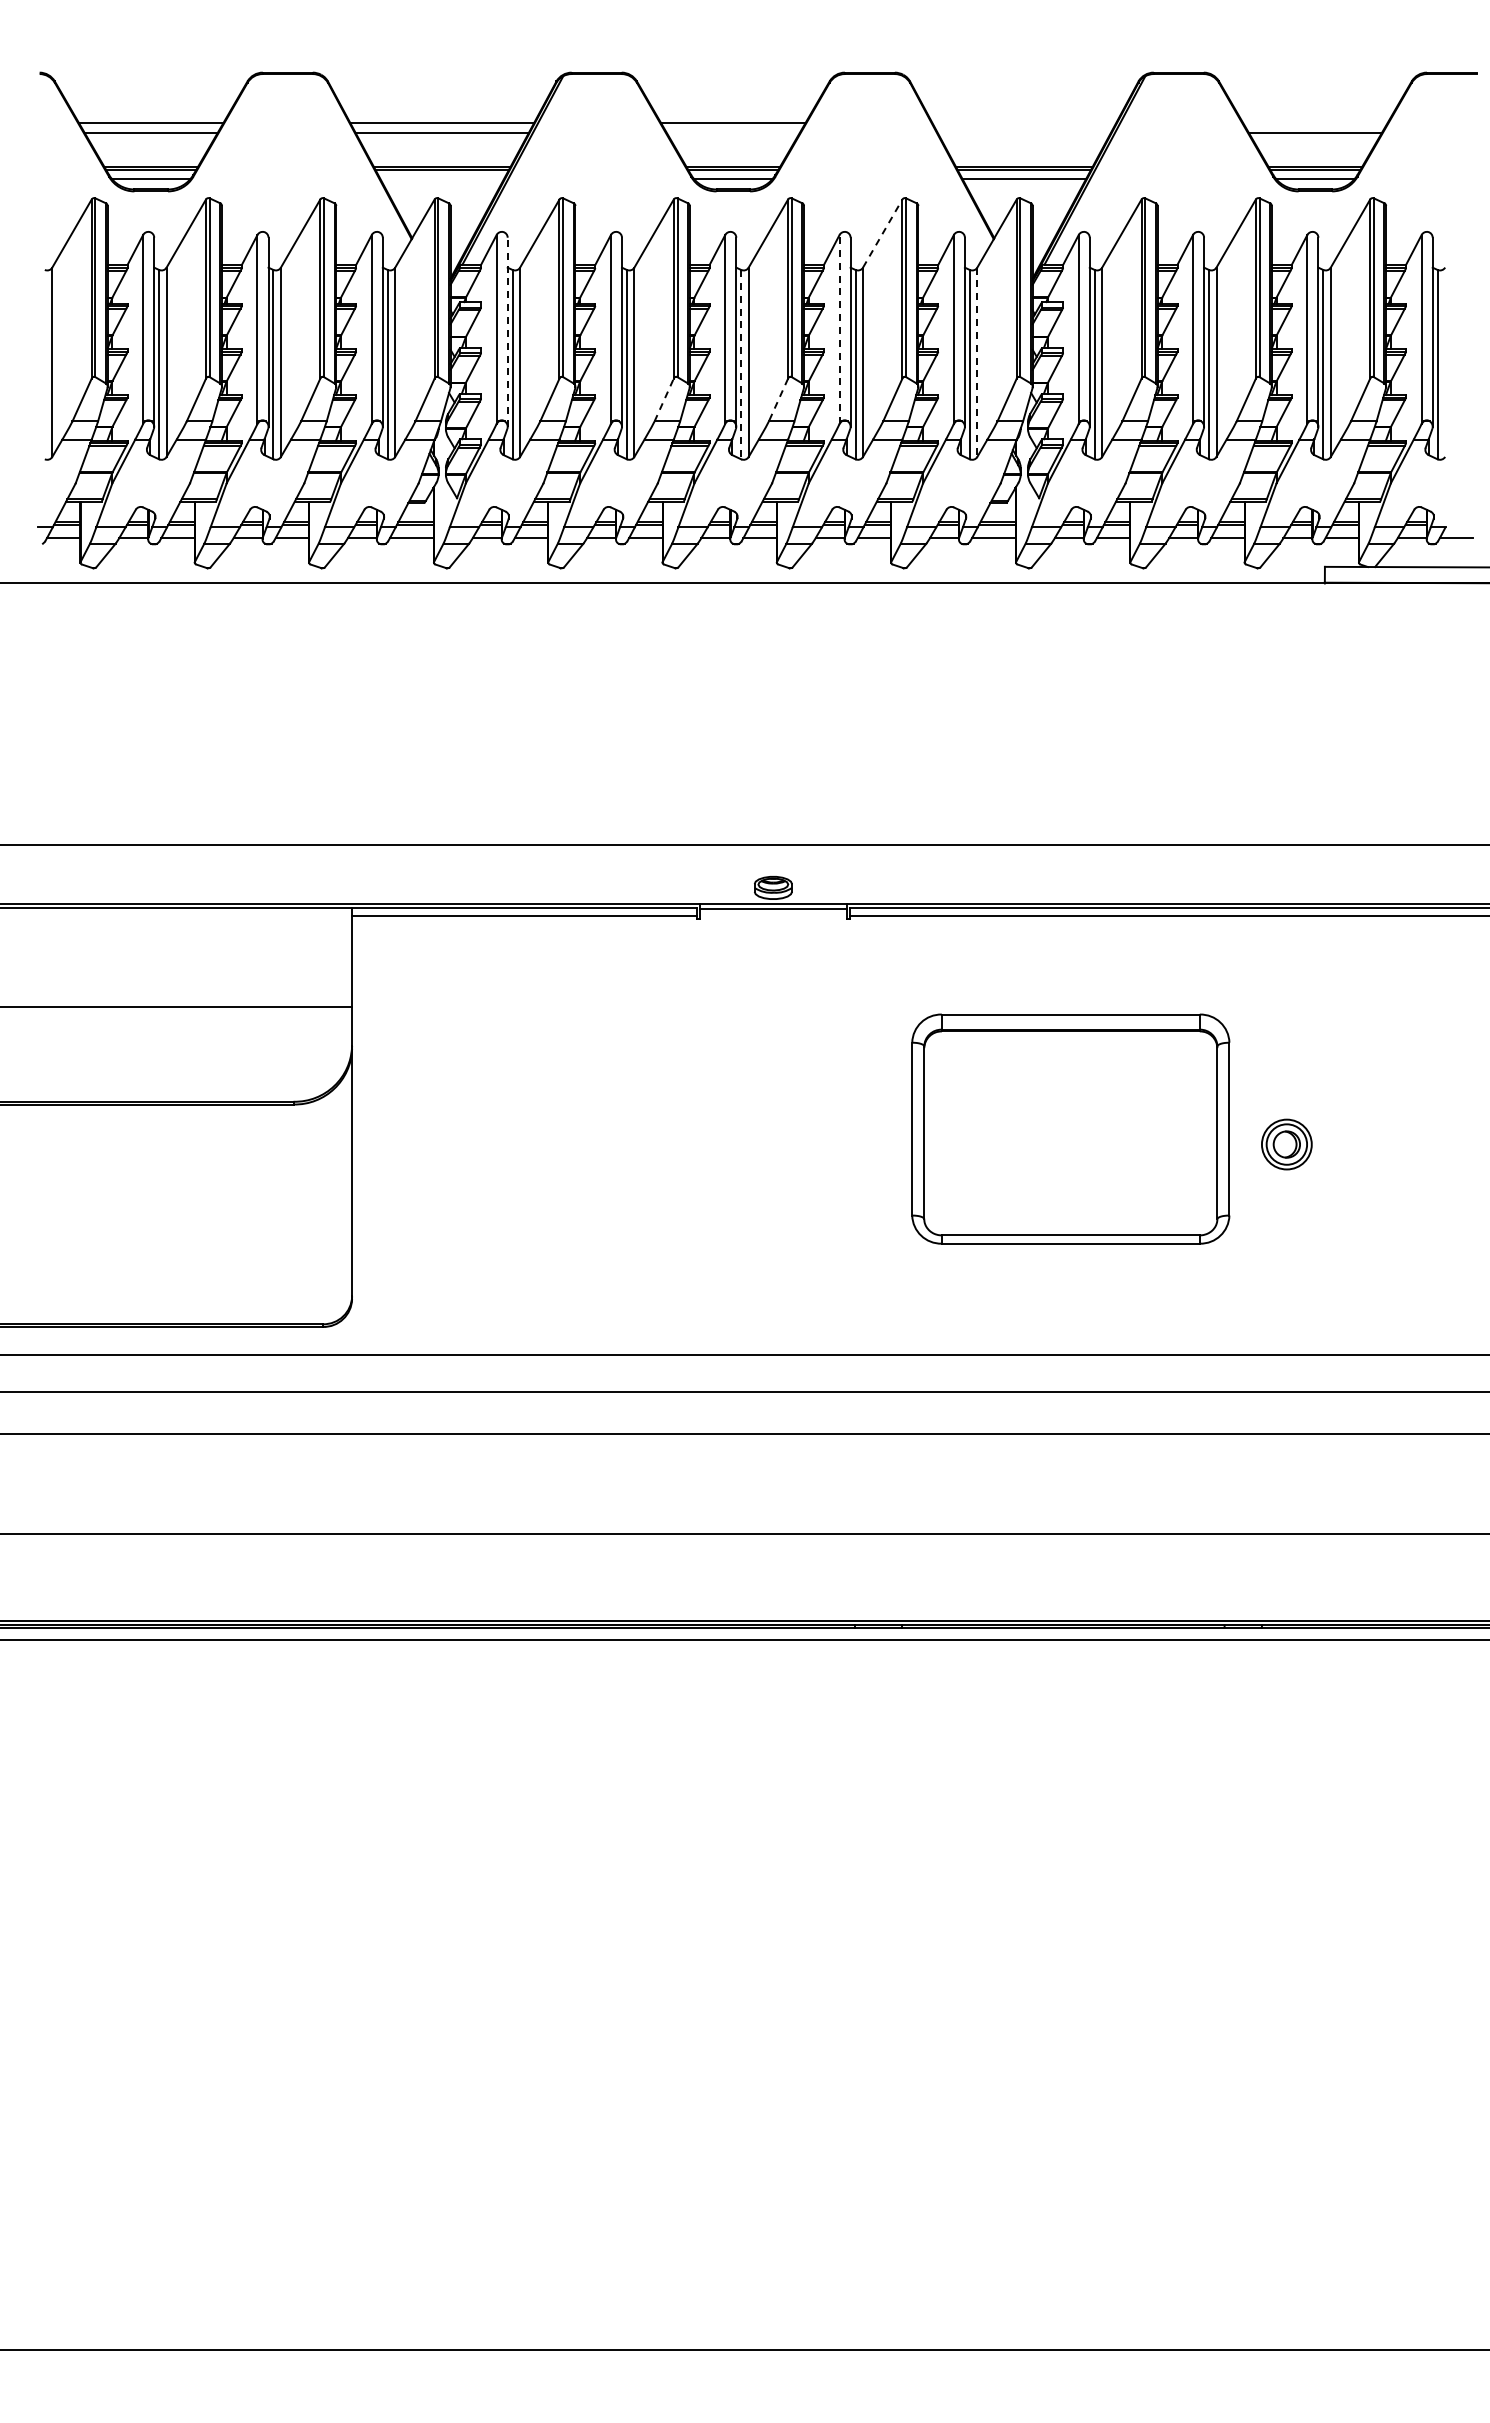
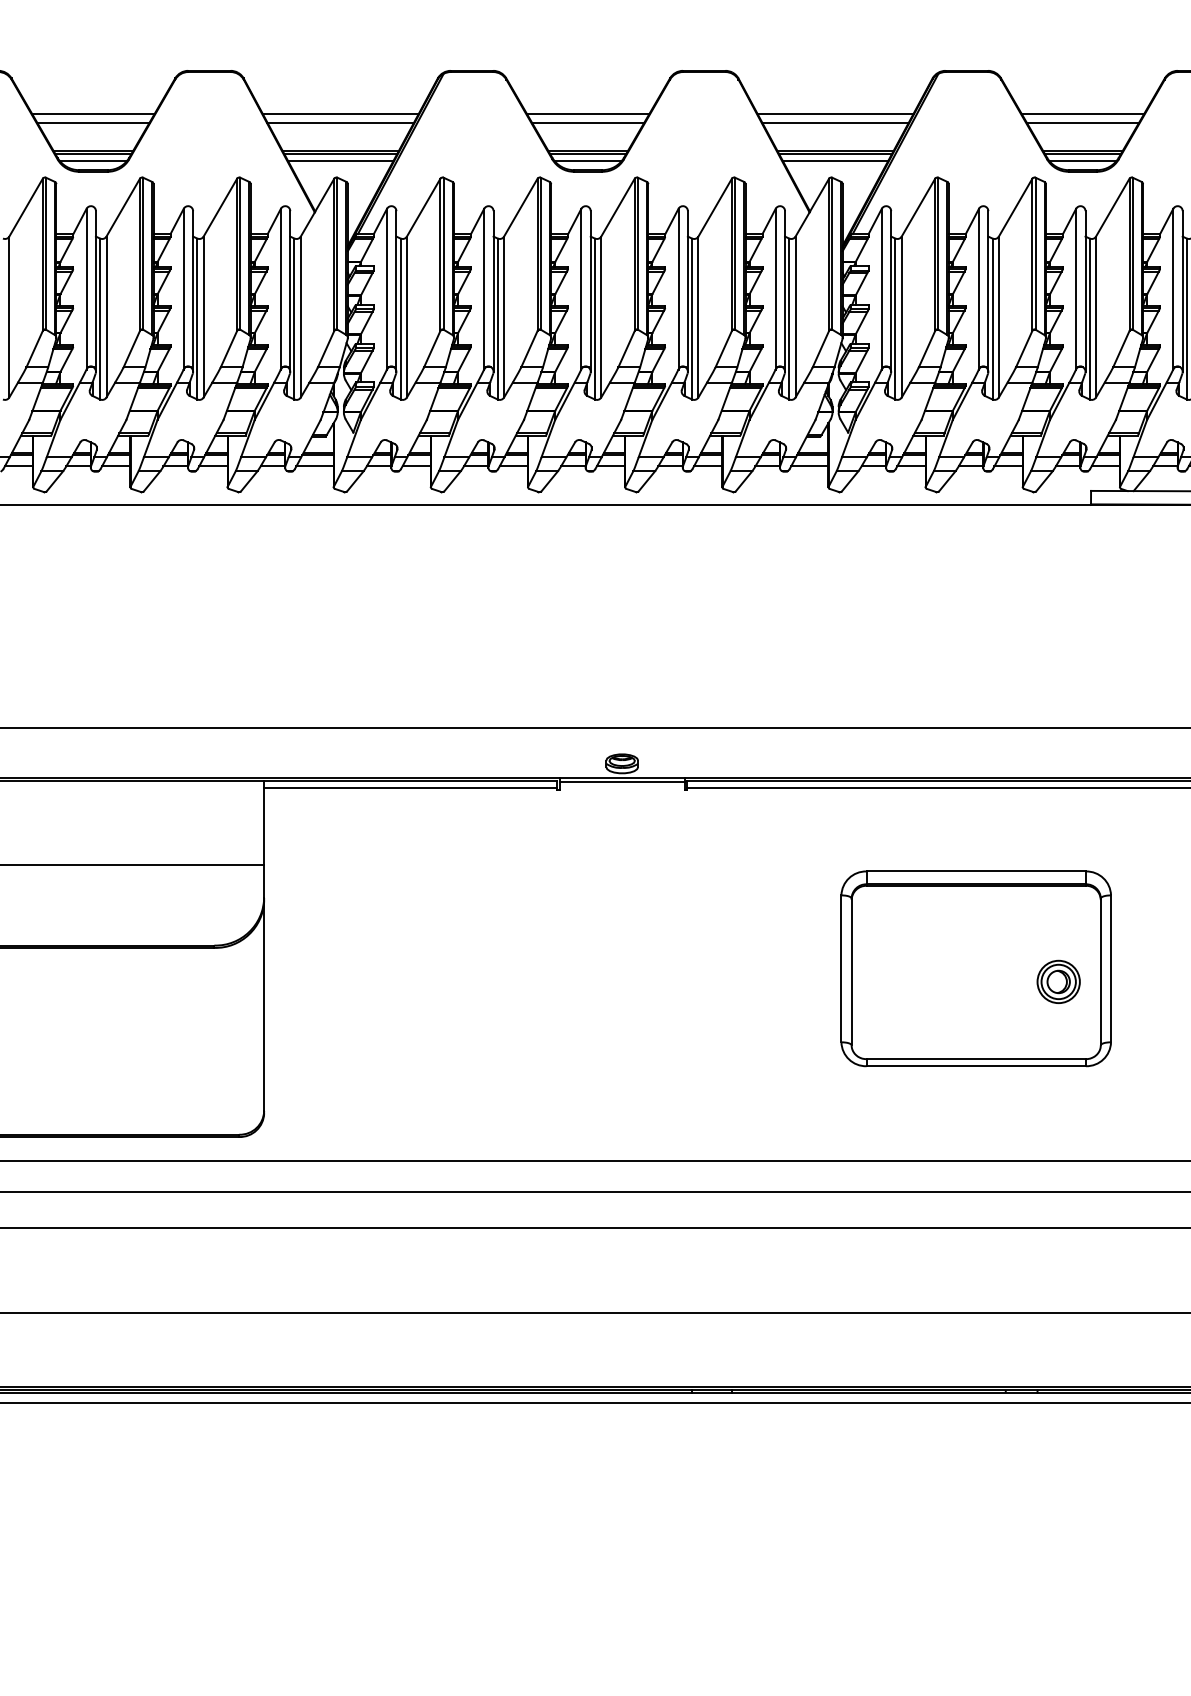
line: (1024, 123) -> (835, 114), added
line: (1315, 123) -> (1083, 114), added
line: (733, 133) -> (588, 122), added
line: (1023, 133) -> (834, 122), added
line: (442, 178) -> (341, 160), added
line: (882, 233) -> (715, 207), dashed -> solid
line: (839, 329) -> (678, 289), dashed -> solid
line: (507, 332) -> (396, 291), dashed -> solid
line: (977, 362) -> (795, 317), dashed -> solid
line: (741, 364) -> (595, 318), dashed -> solid
line: (664, 399) -> (529, 348), dashed -> solid
line: (778, 400) -> (626, 349), dashed -> solid
part: (1070, 1128) -> (975, 968), moved

